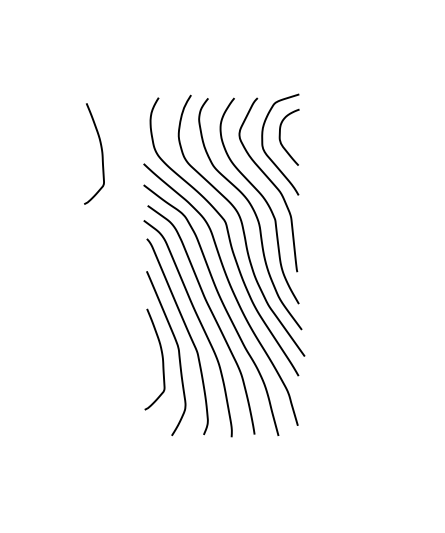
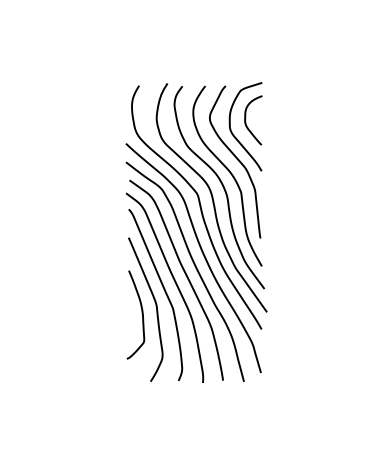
curve: (100, 152) -> (88, 133), removed

